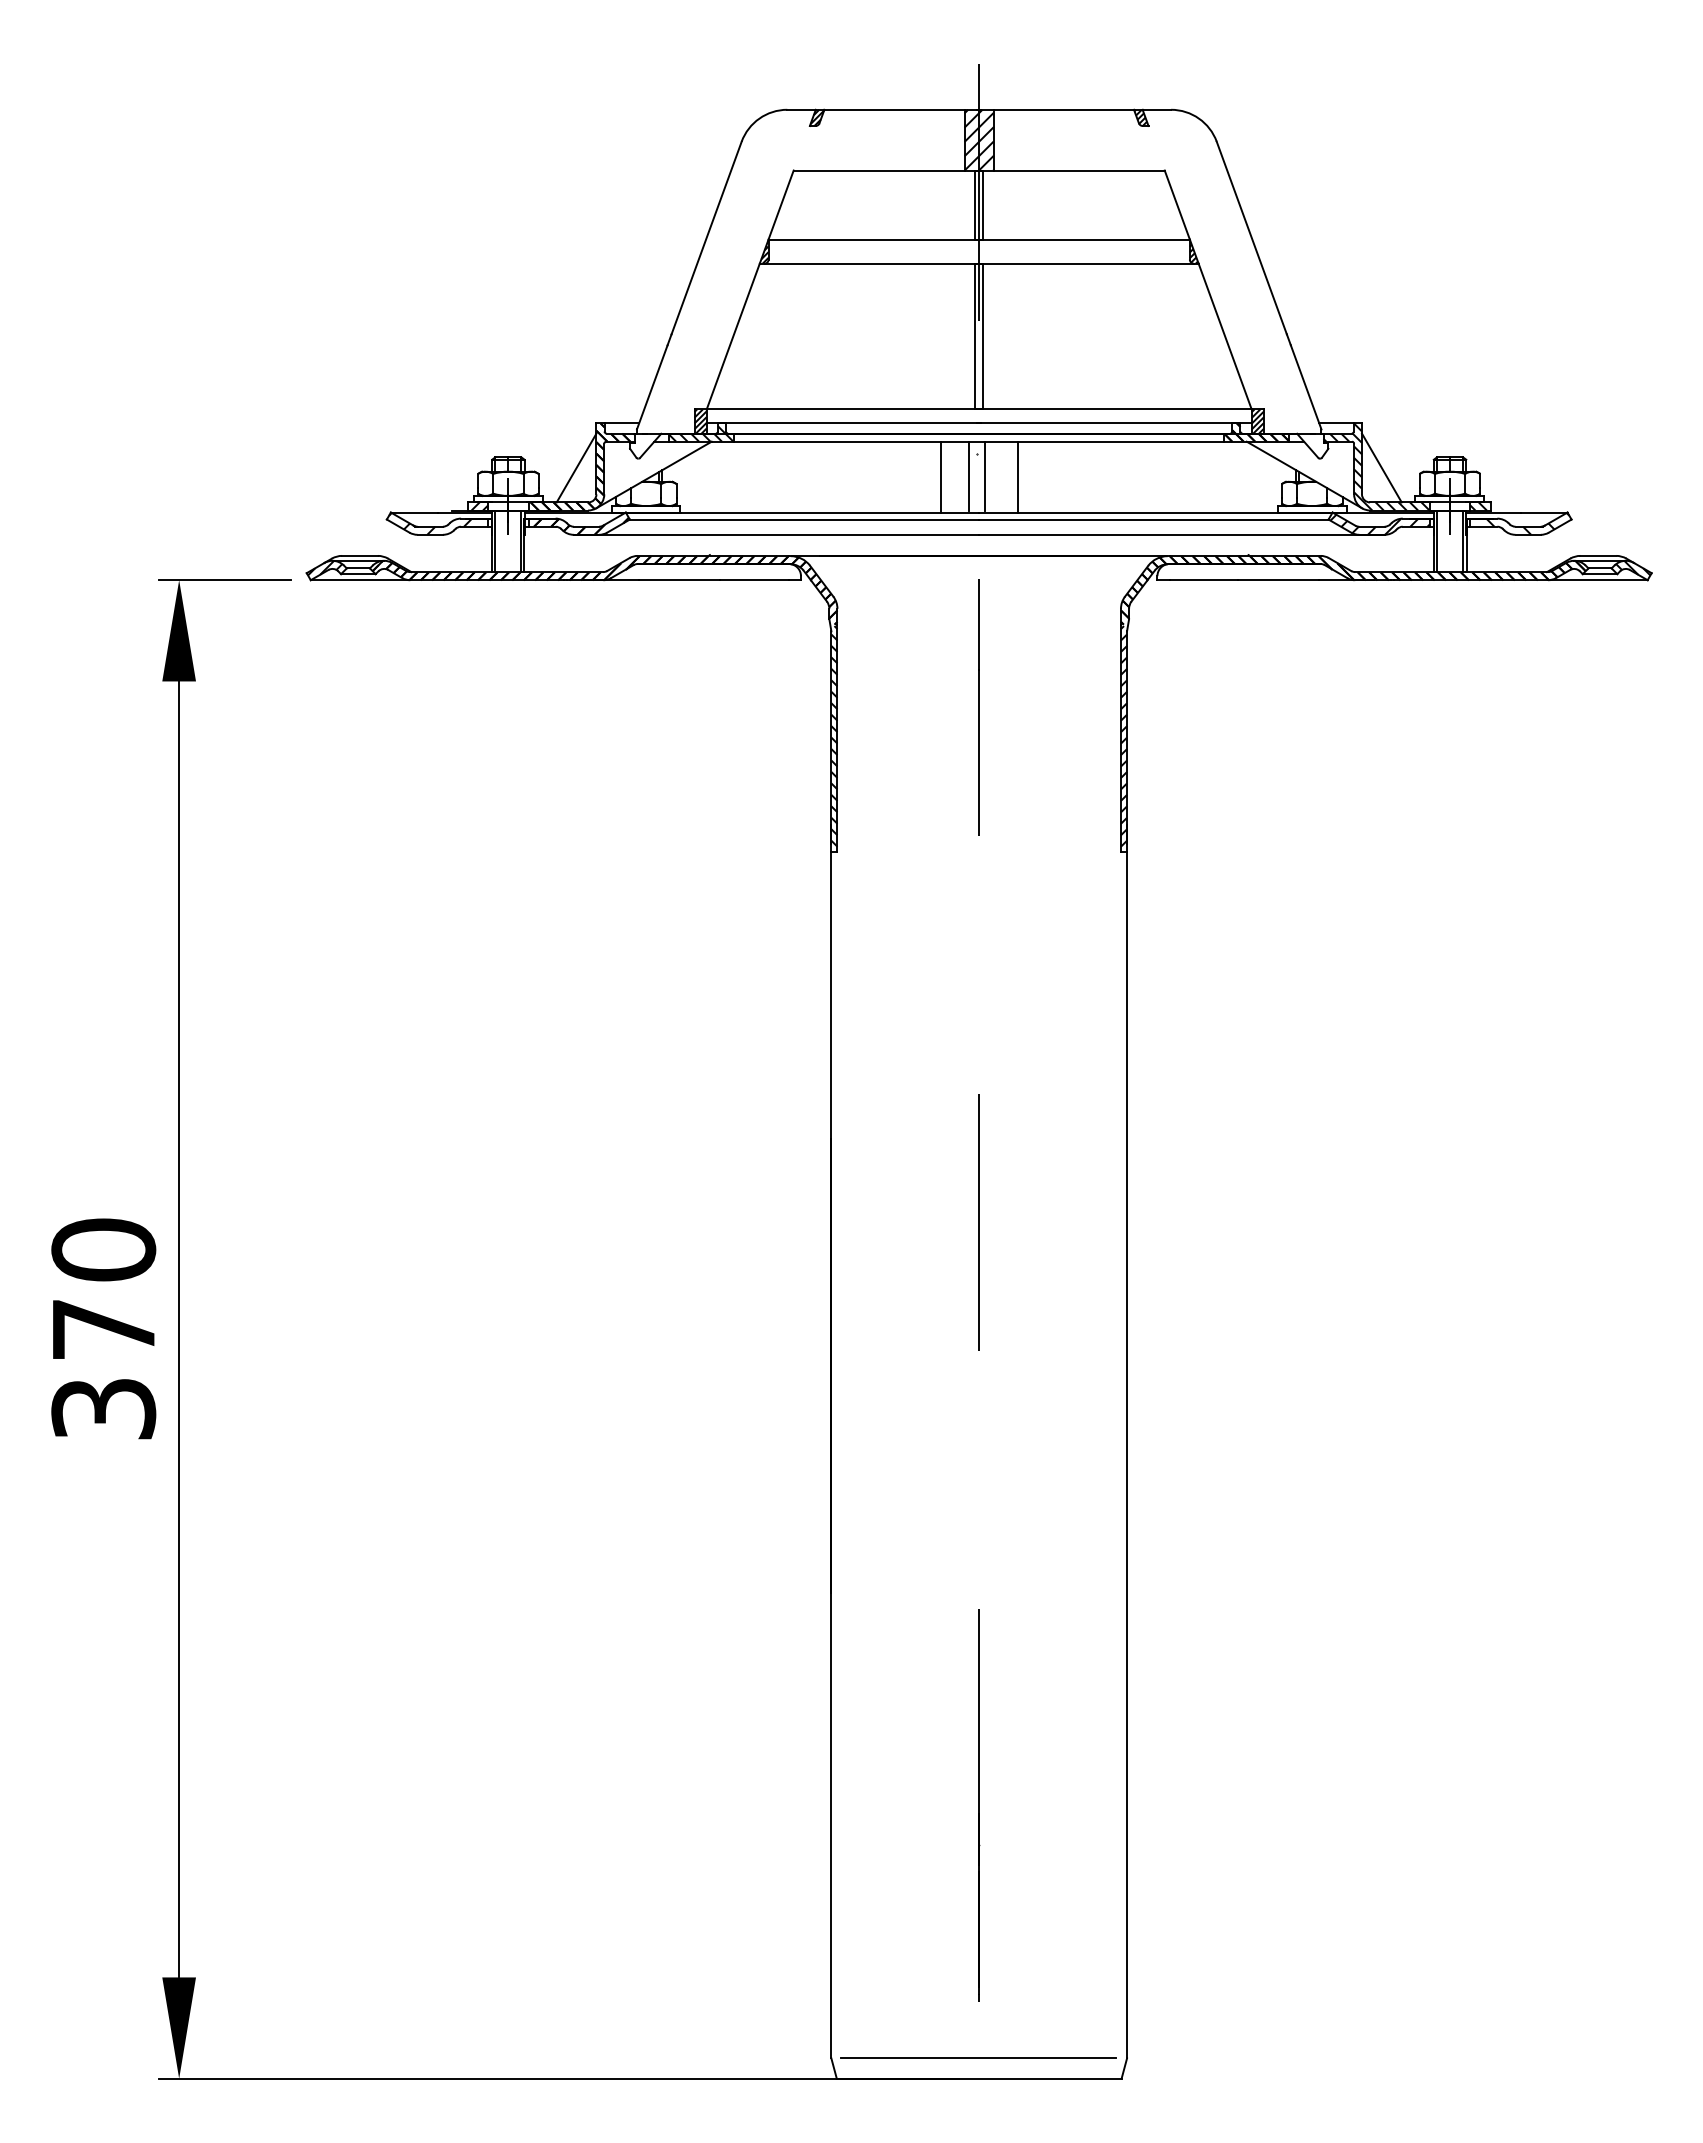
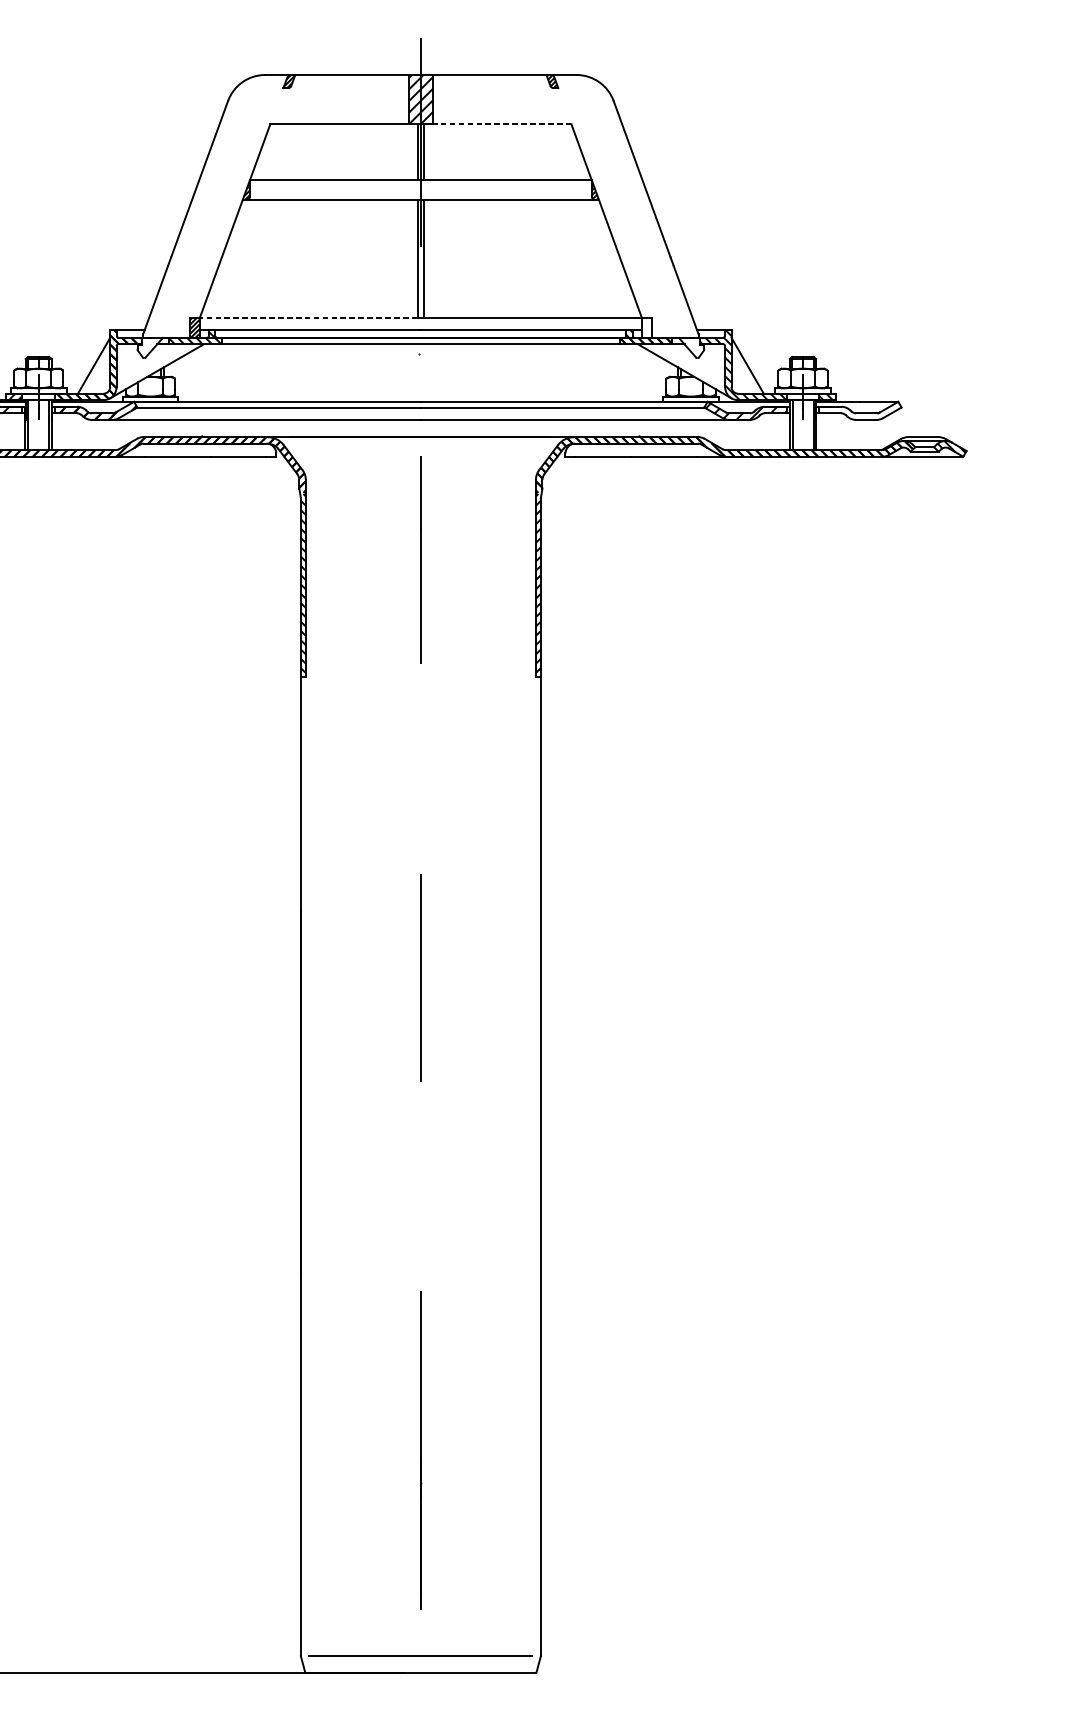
line: (1078, 170) -> (501, 124), solid -> dashed
line: (840, 409) -> (308, 318), solid -> dashed
hatch: (1257, 421) -> (646, 327), removed
line: (969, 475) -> (412, 371), removed
line: (985, 475) -> (425, 371), removed
line: (940, 476) -> (389, 372), removed
line: (1017, 476) -> (451, 372), removed
hatch: (1527, 523) -> (865, 410), removed

